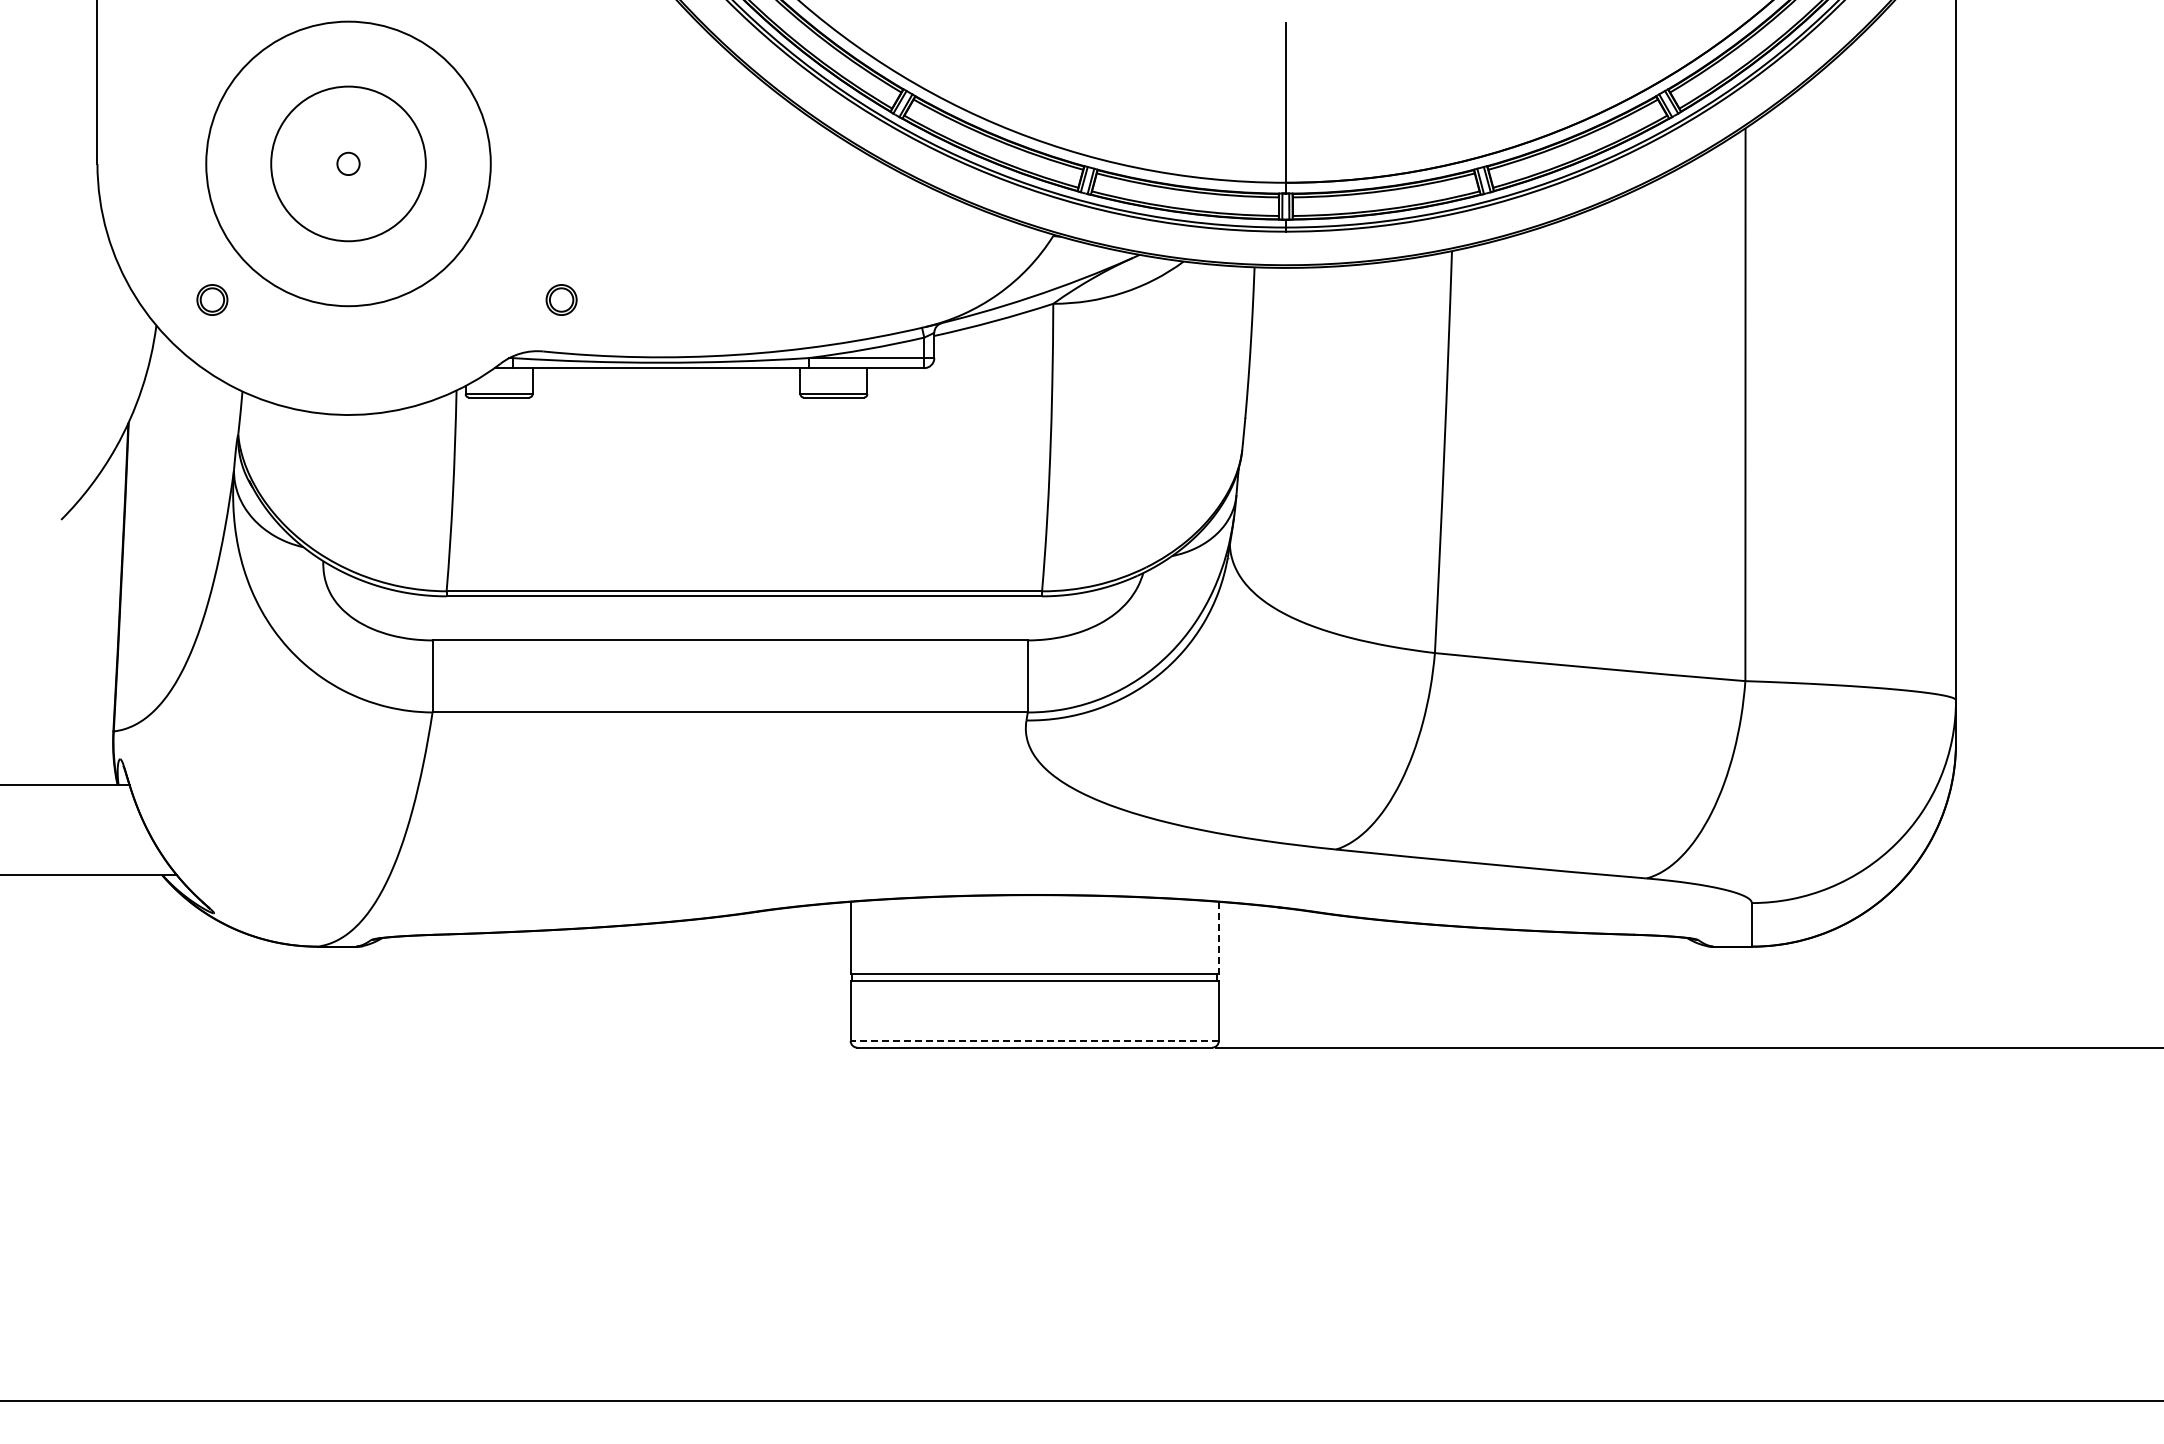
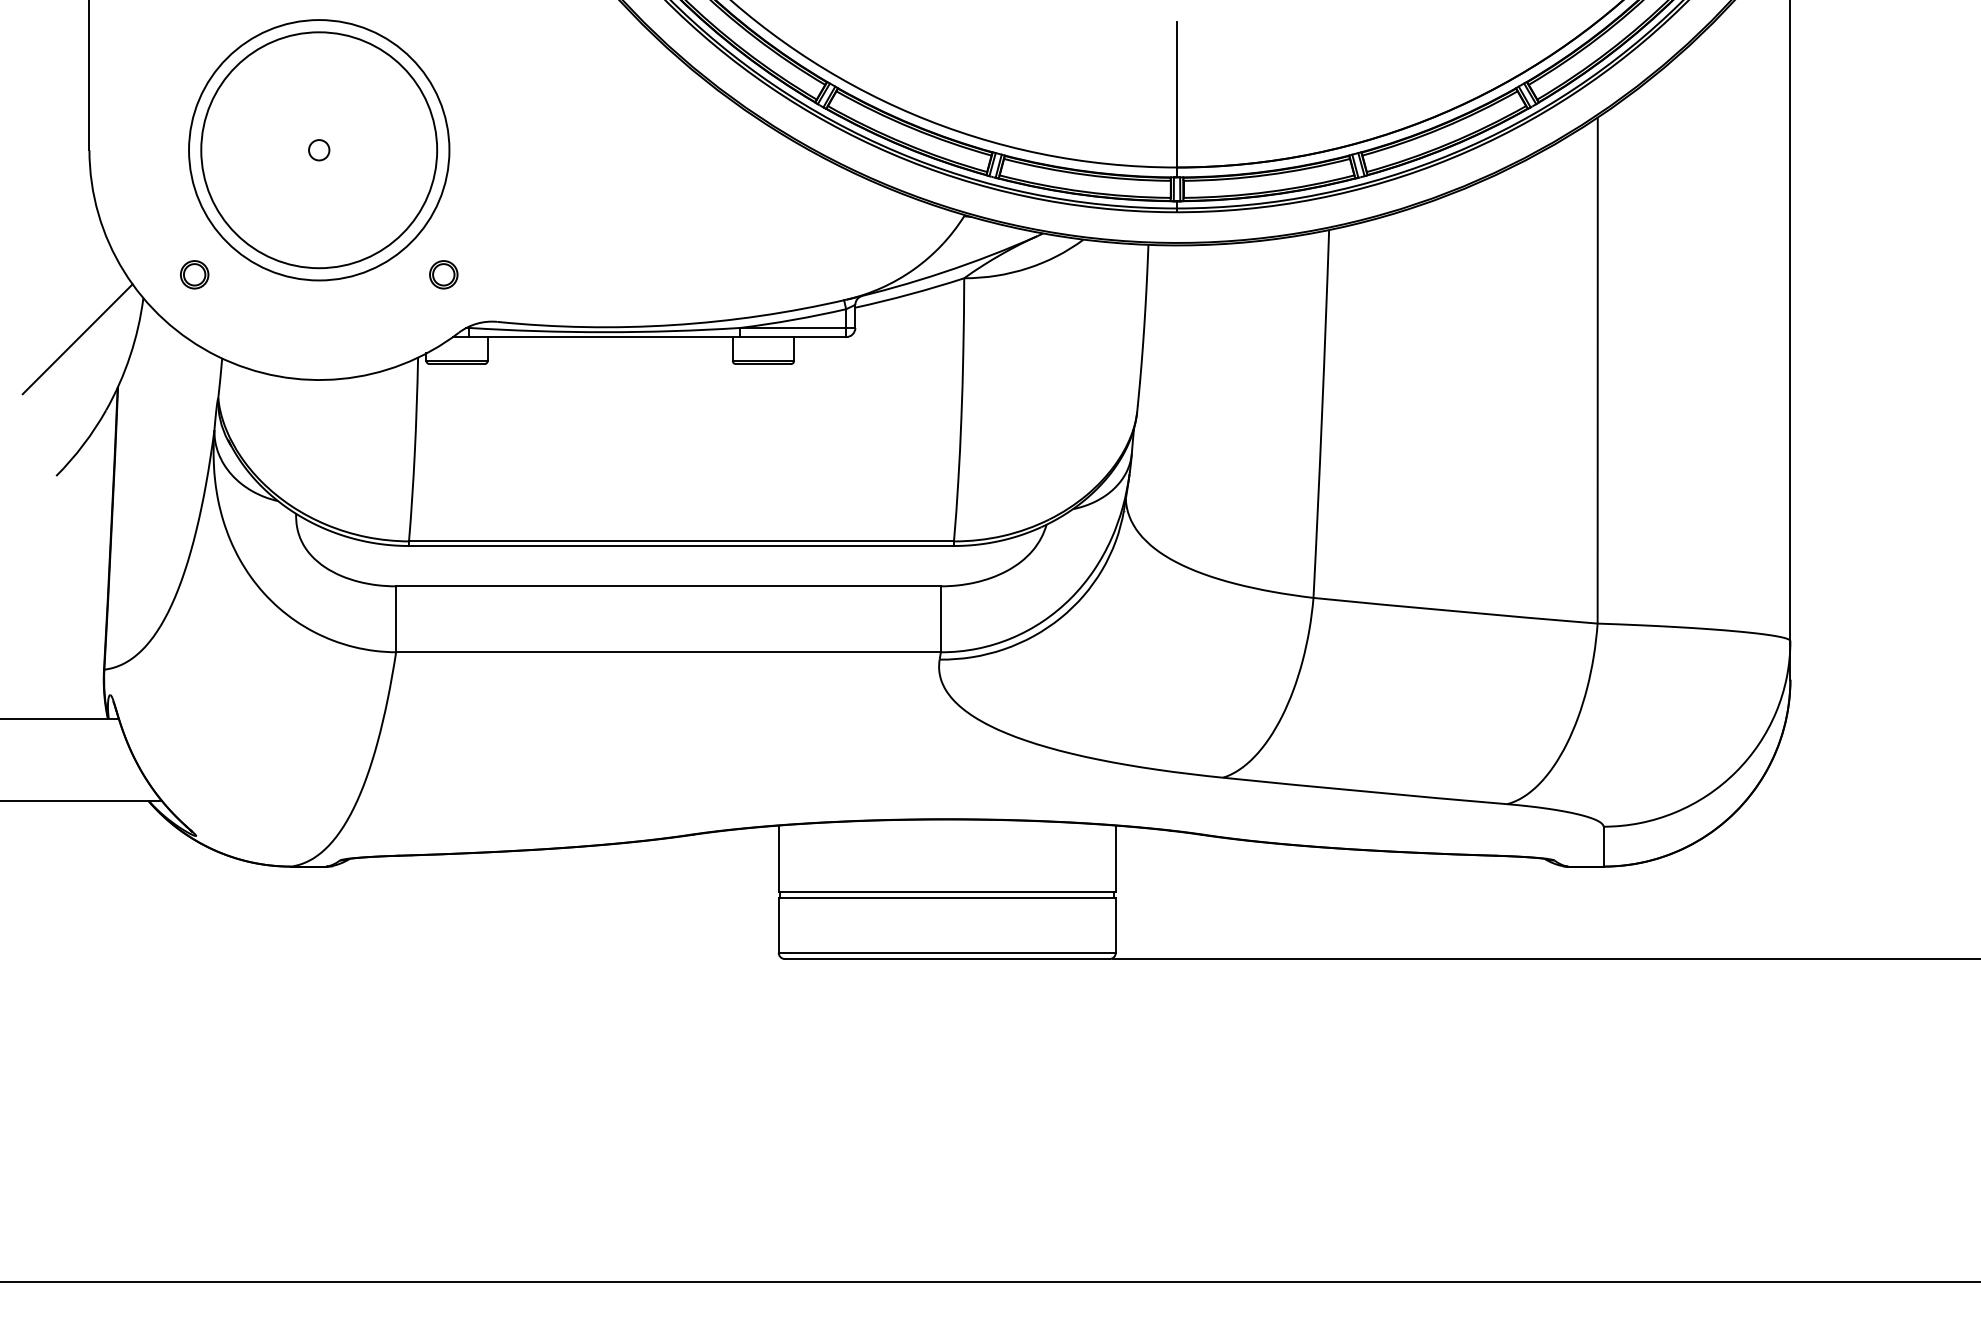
circle: (348, 163) -> (319, 149), size x1.67
part: (561, 299) -> (443, 274), moved
line: (84, 370) -> (77, 339), added
line: (1218, 938) -> (1115, 859), dashed -> solid
line: (1034, 1040) -> (947, 952), dashed -> solid

